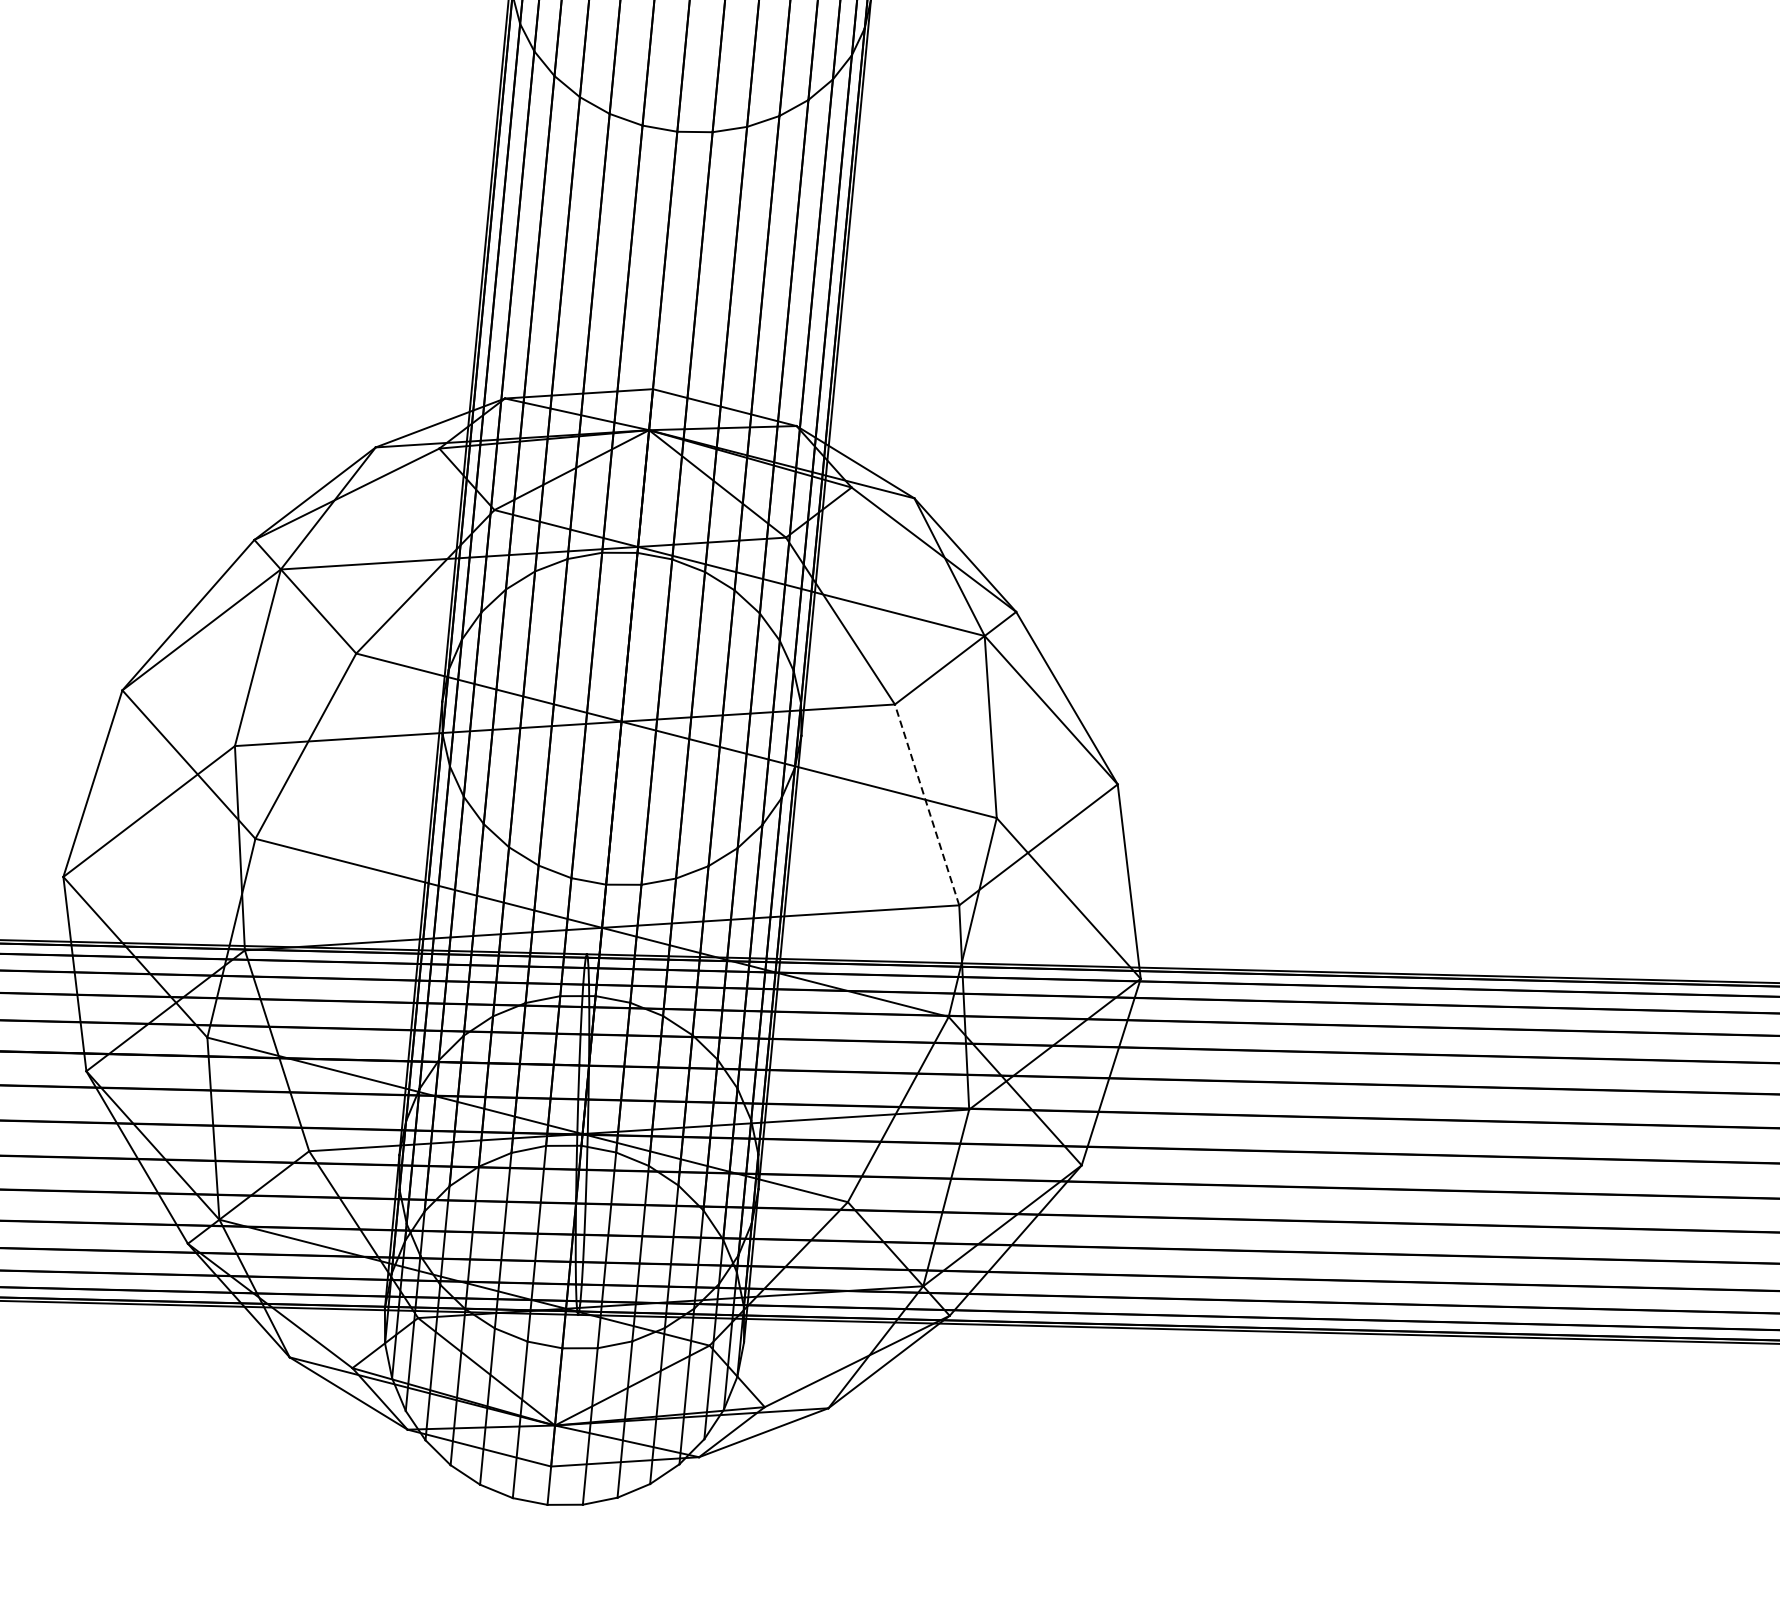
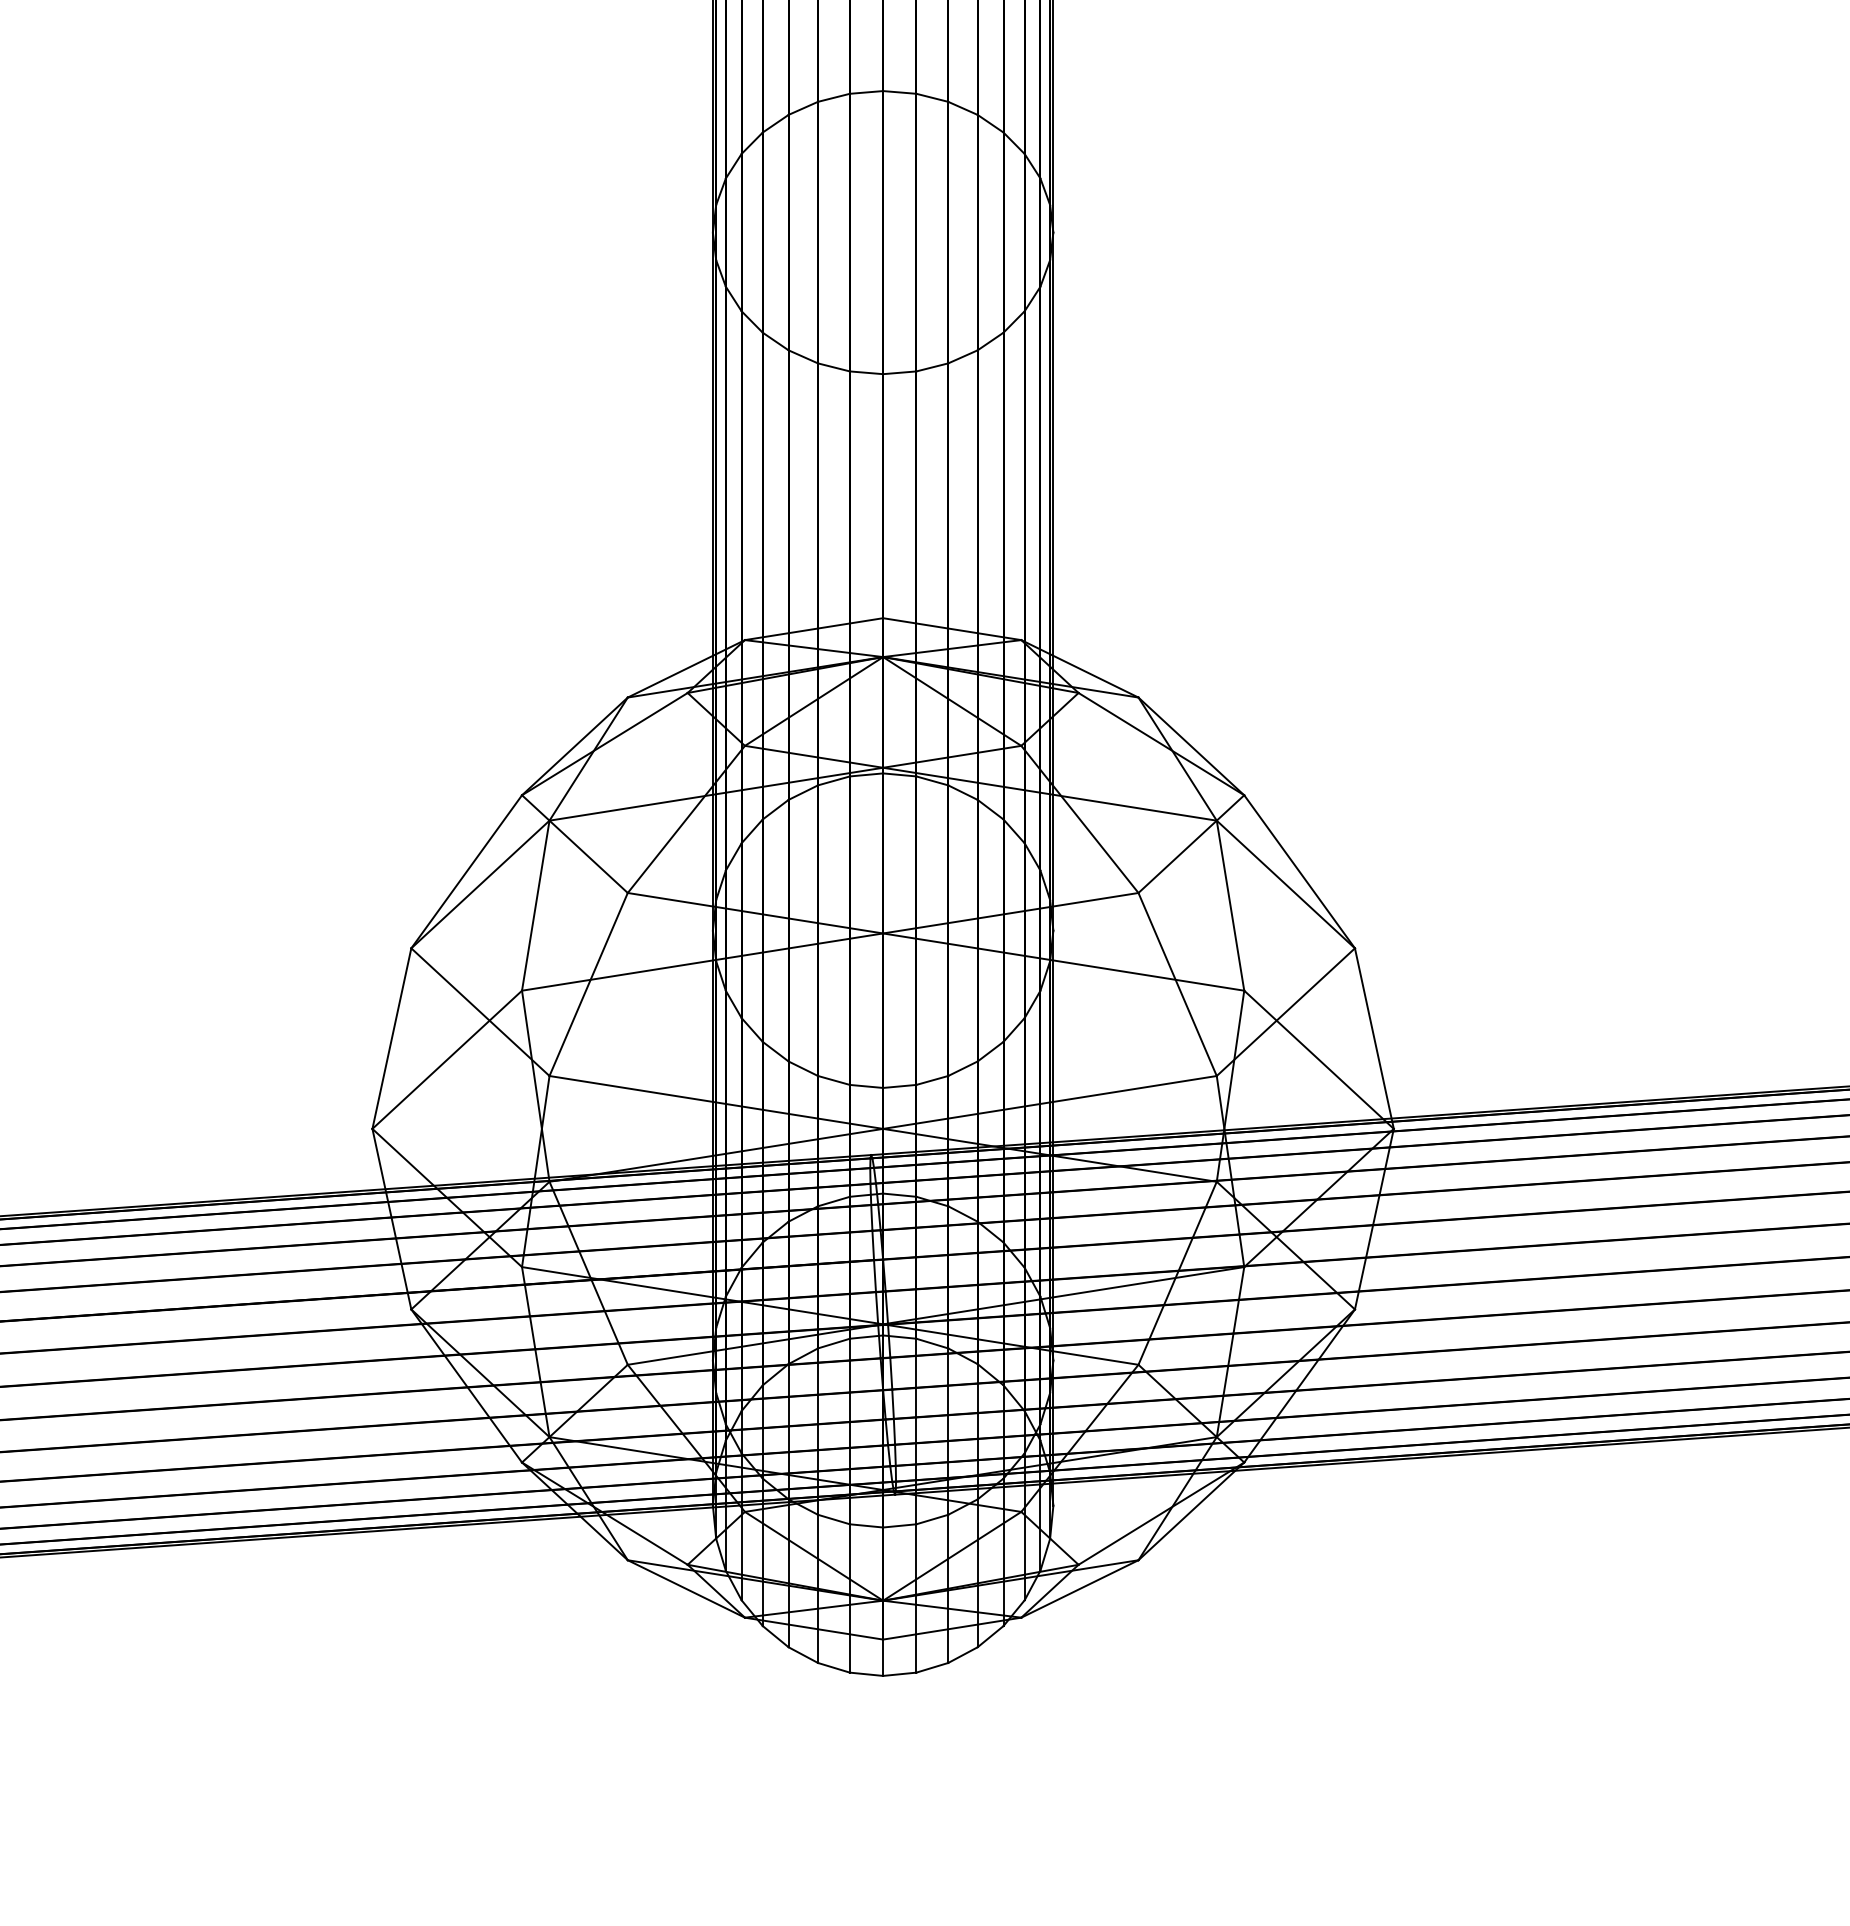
line: (926, 804) -> (1177, 984), dashed -> solid

